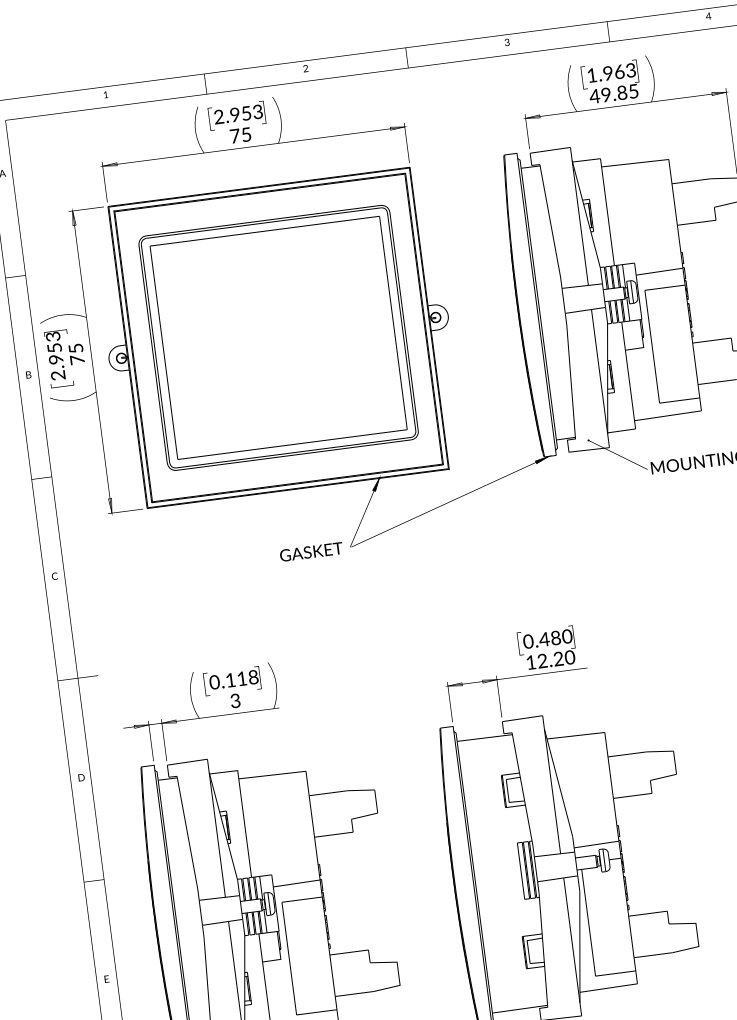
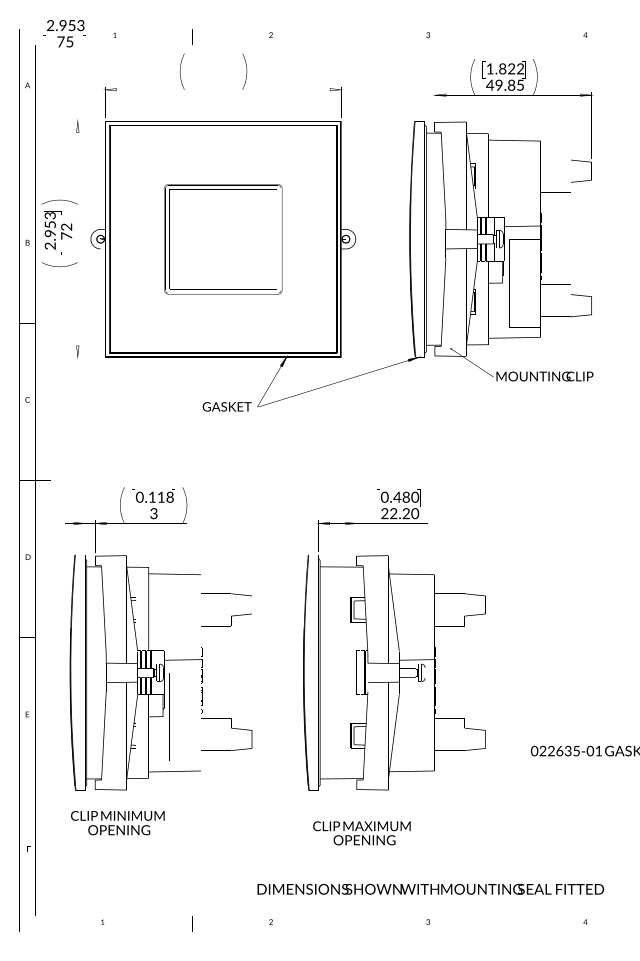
text: (619, 71) -> (511, 68), 1.963 -> 1.822
text: (238, 124) -> (64, 33), moved
part: (278, 338) -> (223, 239), size x0.6
text: (75, 347) -> (66, 226), 75 -> 72
text: (530, 662) -> (384, 513), 12.20 -> 22.20

